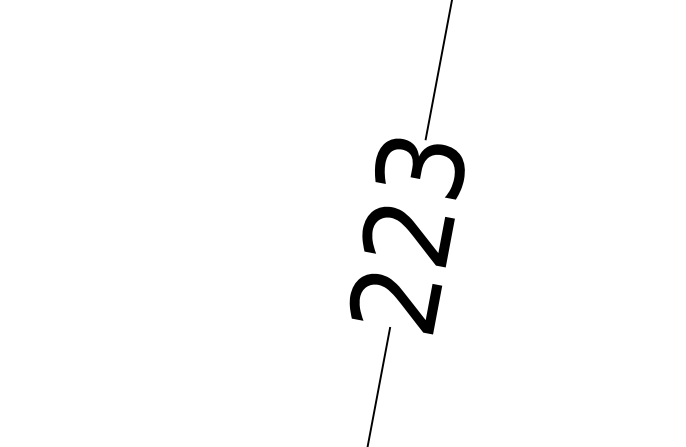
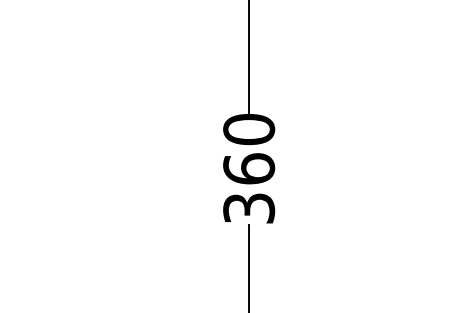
text: (408, 232) -> (249, 168), 223 -> 360

